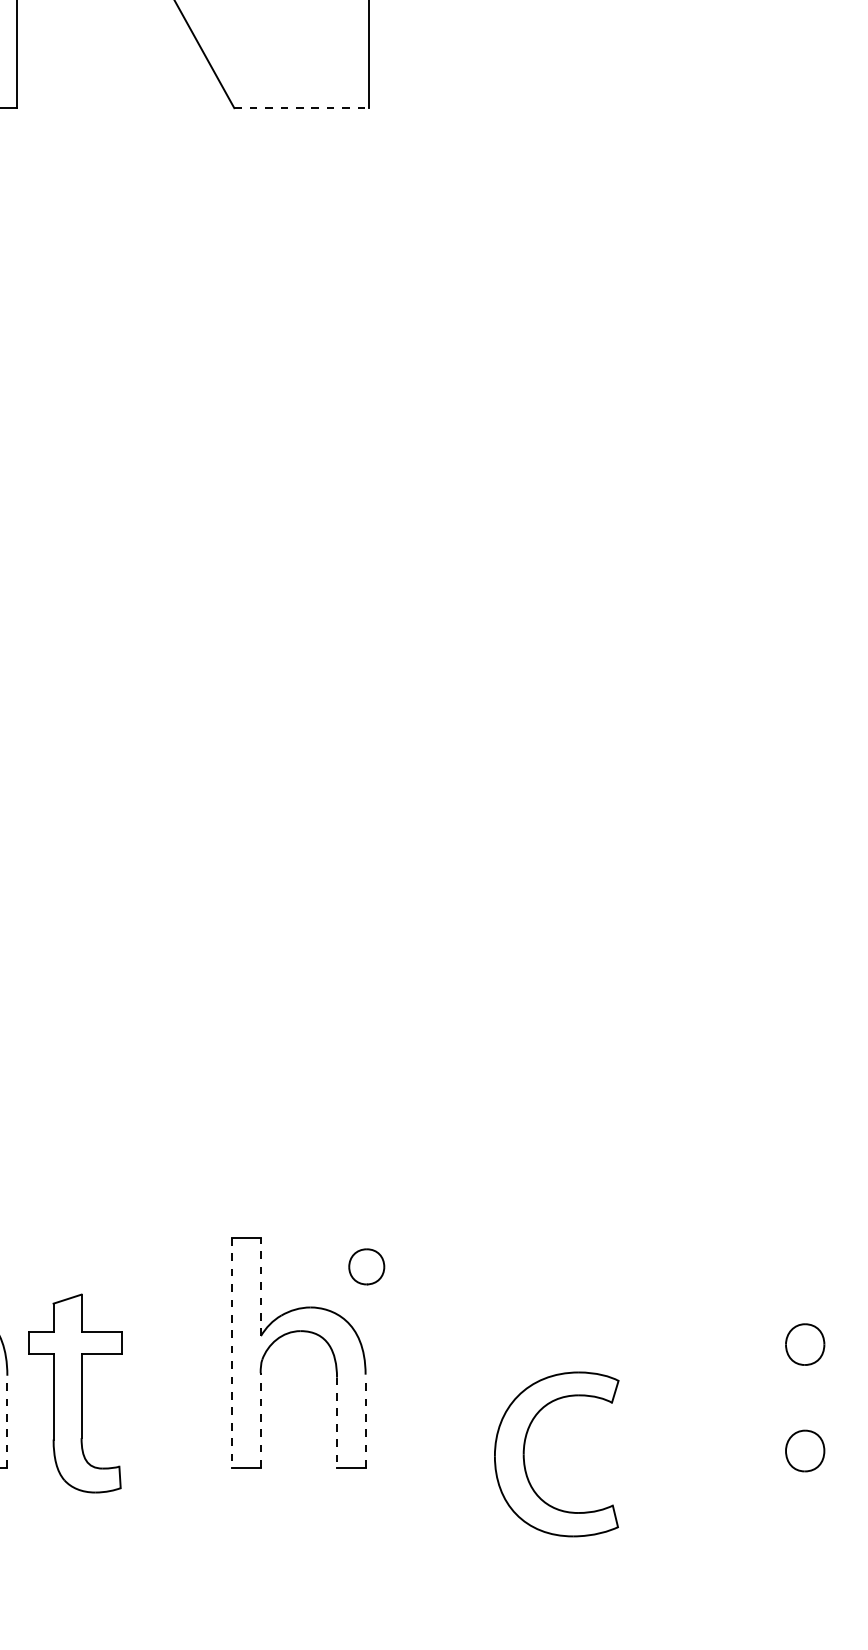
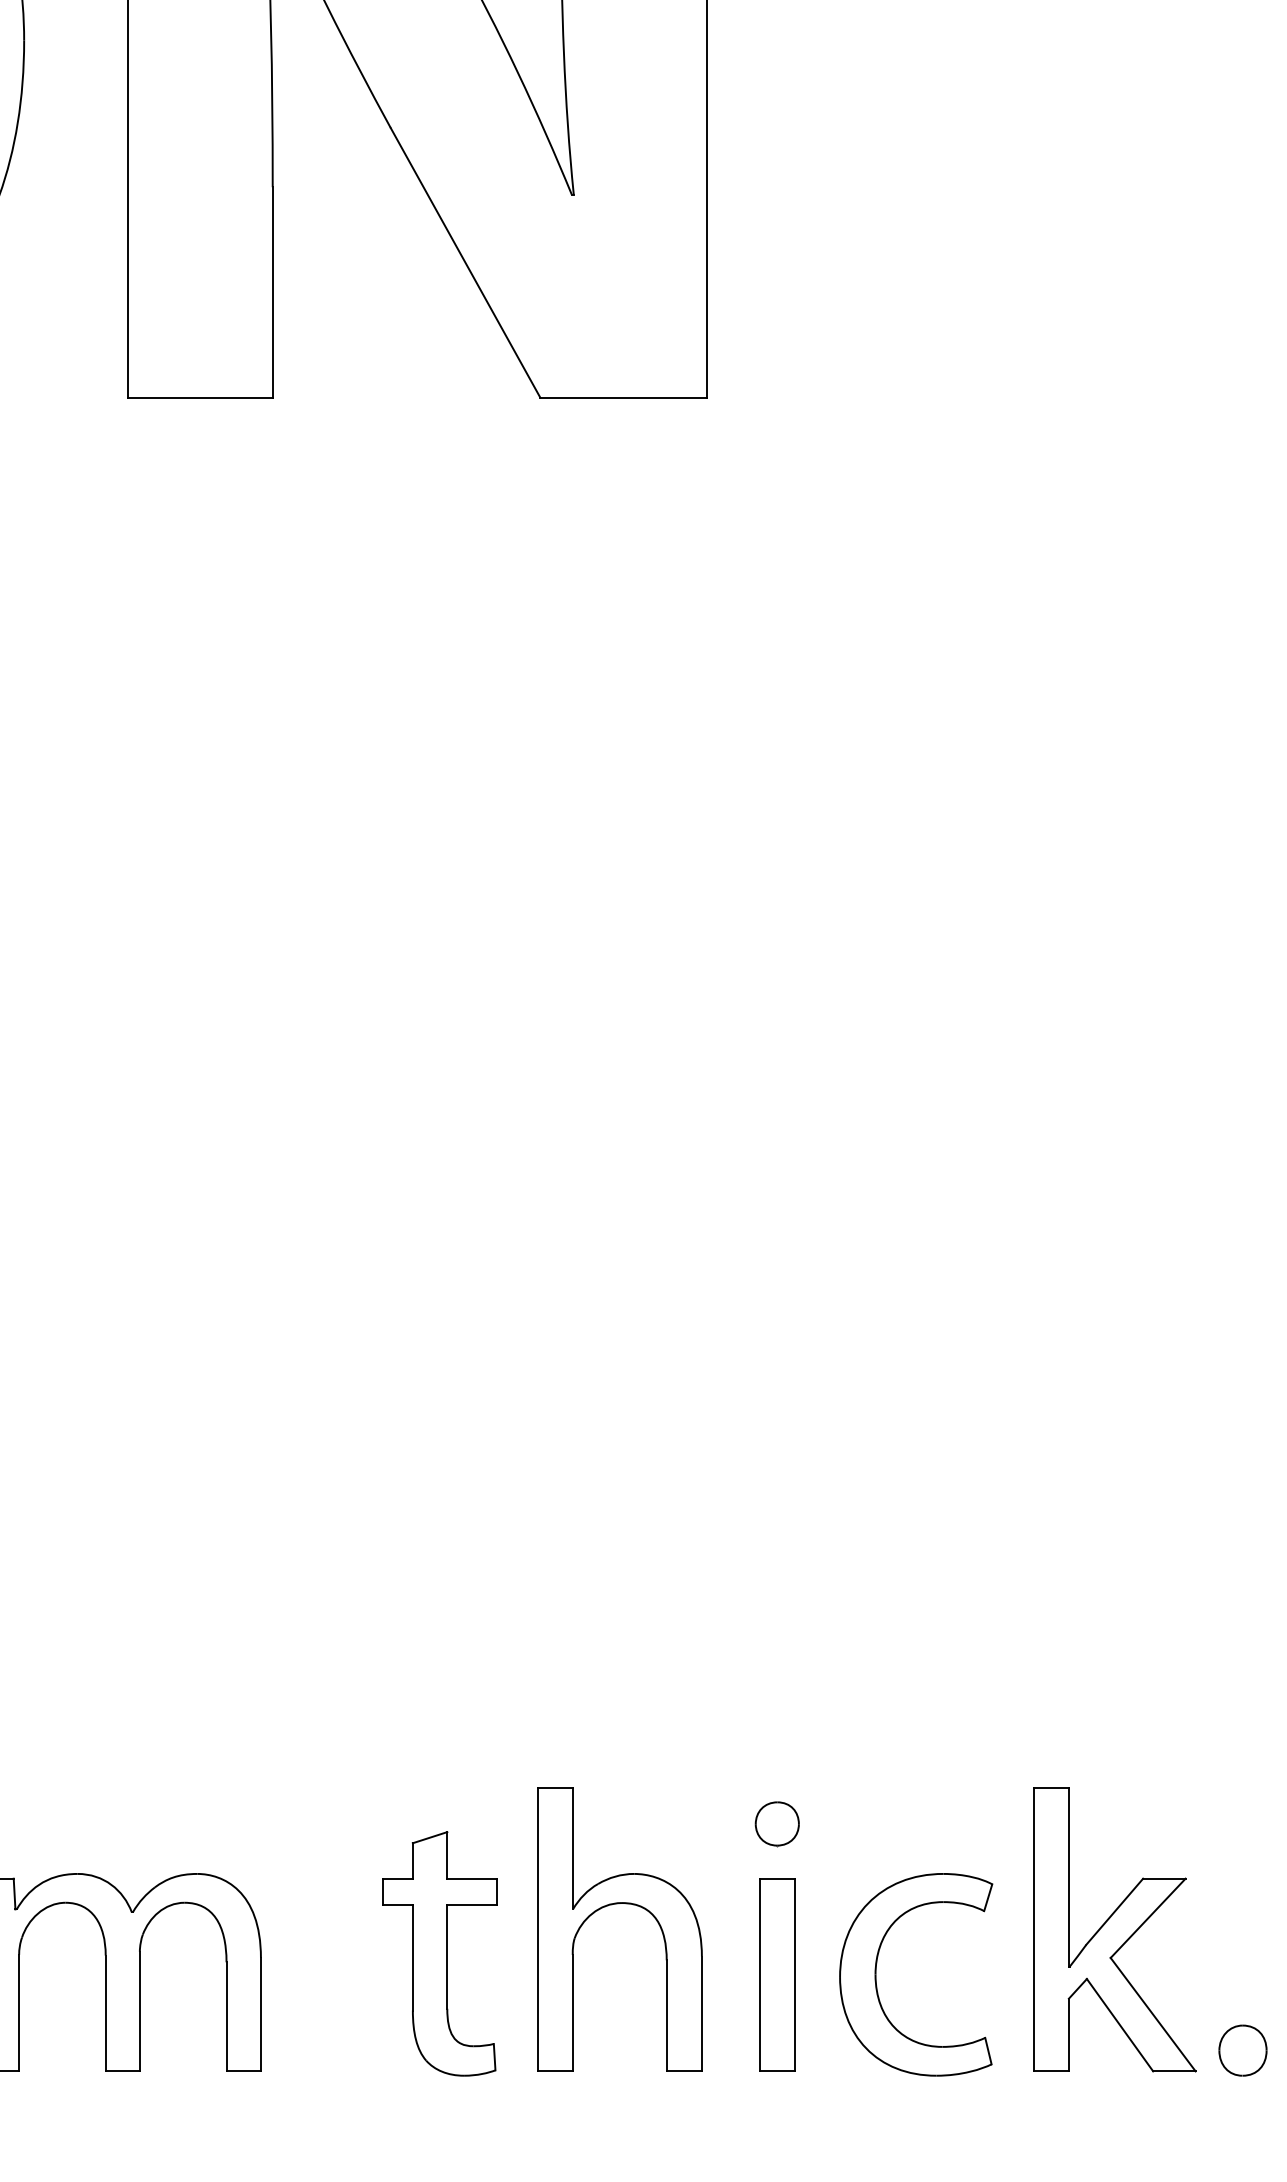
line: (301, 108) -> (623, 397), dashed -> solid
part: (366, 1267) -> (776, 1824), moved
line: (260, 1286) -> (572, 1848), dashed -> solid
part: (804, 1344) -> (1242, 1919), removed
line: (232, 1352) -> (537, 1929), dashed -> solid
part: (700, 1352) -> (1114, 1929), added
part: (427, 1389) -> (777, 1974), added
part: (75, 1393) -> (439, 1953), moved
line: (260, 1420) -> (572, 2012), dashed -> solid
line: (365, 1420) -> (701, 2013), dashed -> solid
line: (7, 1421) -> (260, 2014), dashed -> solid
line: (336, 1422) -> (666, 2015), dashed -> solid
part: (524, 1454) -> (876, 1974), moved

